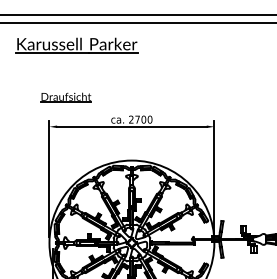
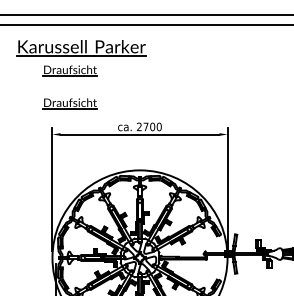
part: (65, 66) -> (69, 70), added

